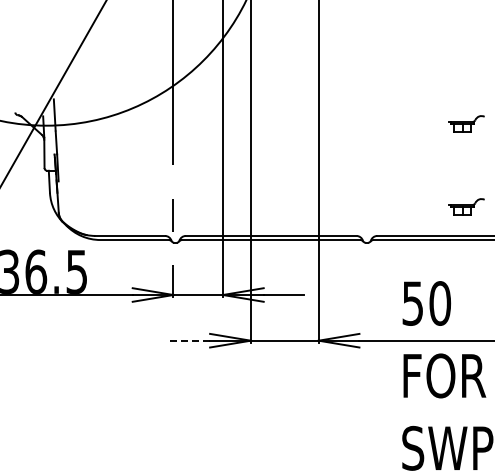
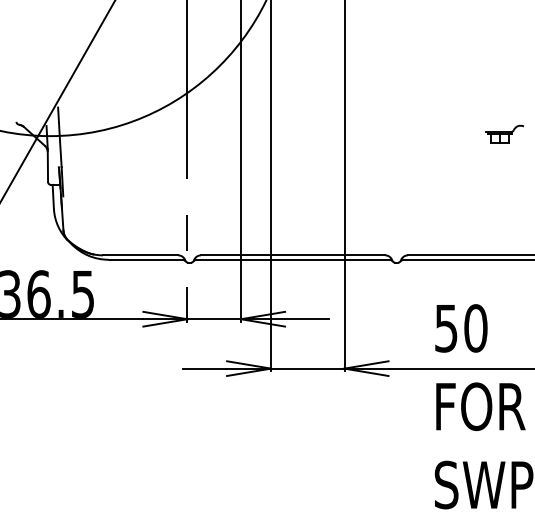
part: (466, 206) -> (504, 223), removed
line: (189, 340) -> (204, 368), dashed -> solid

